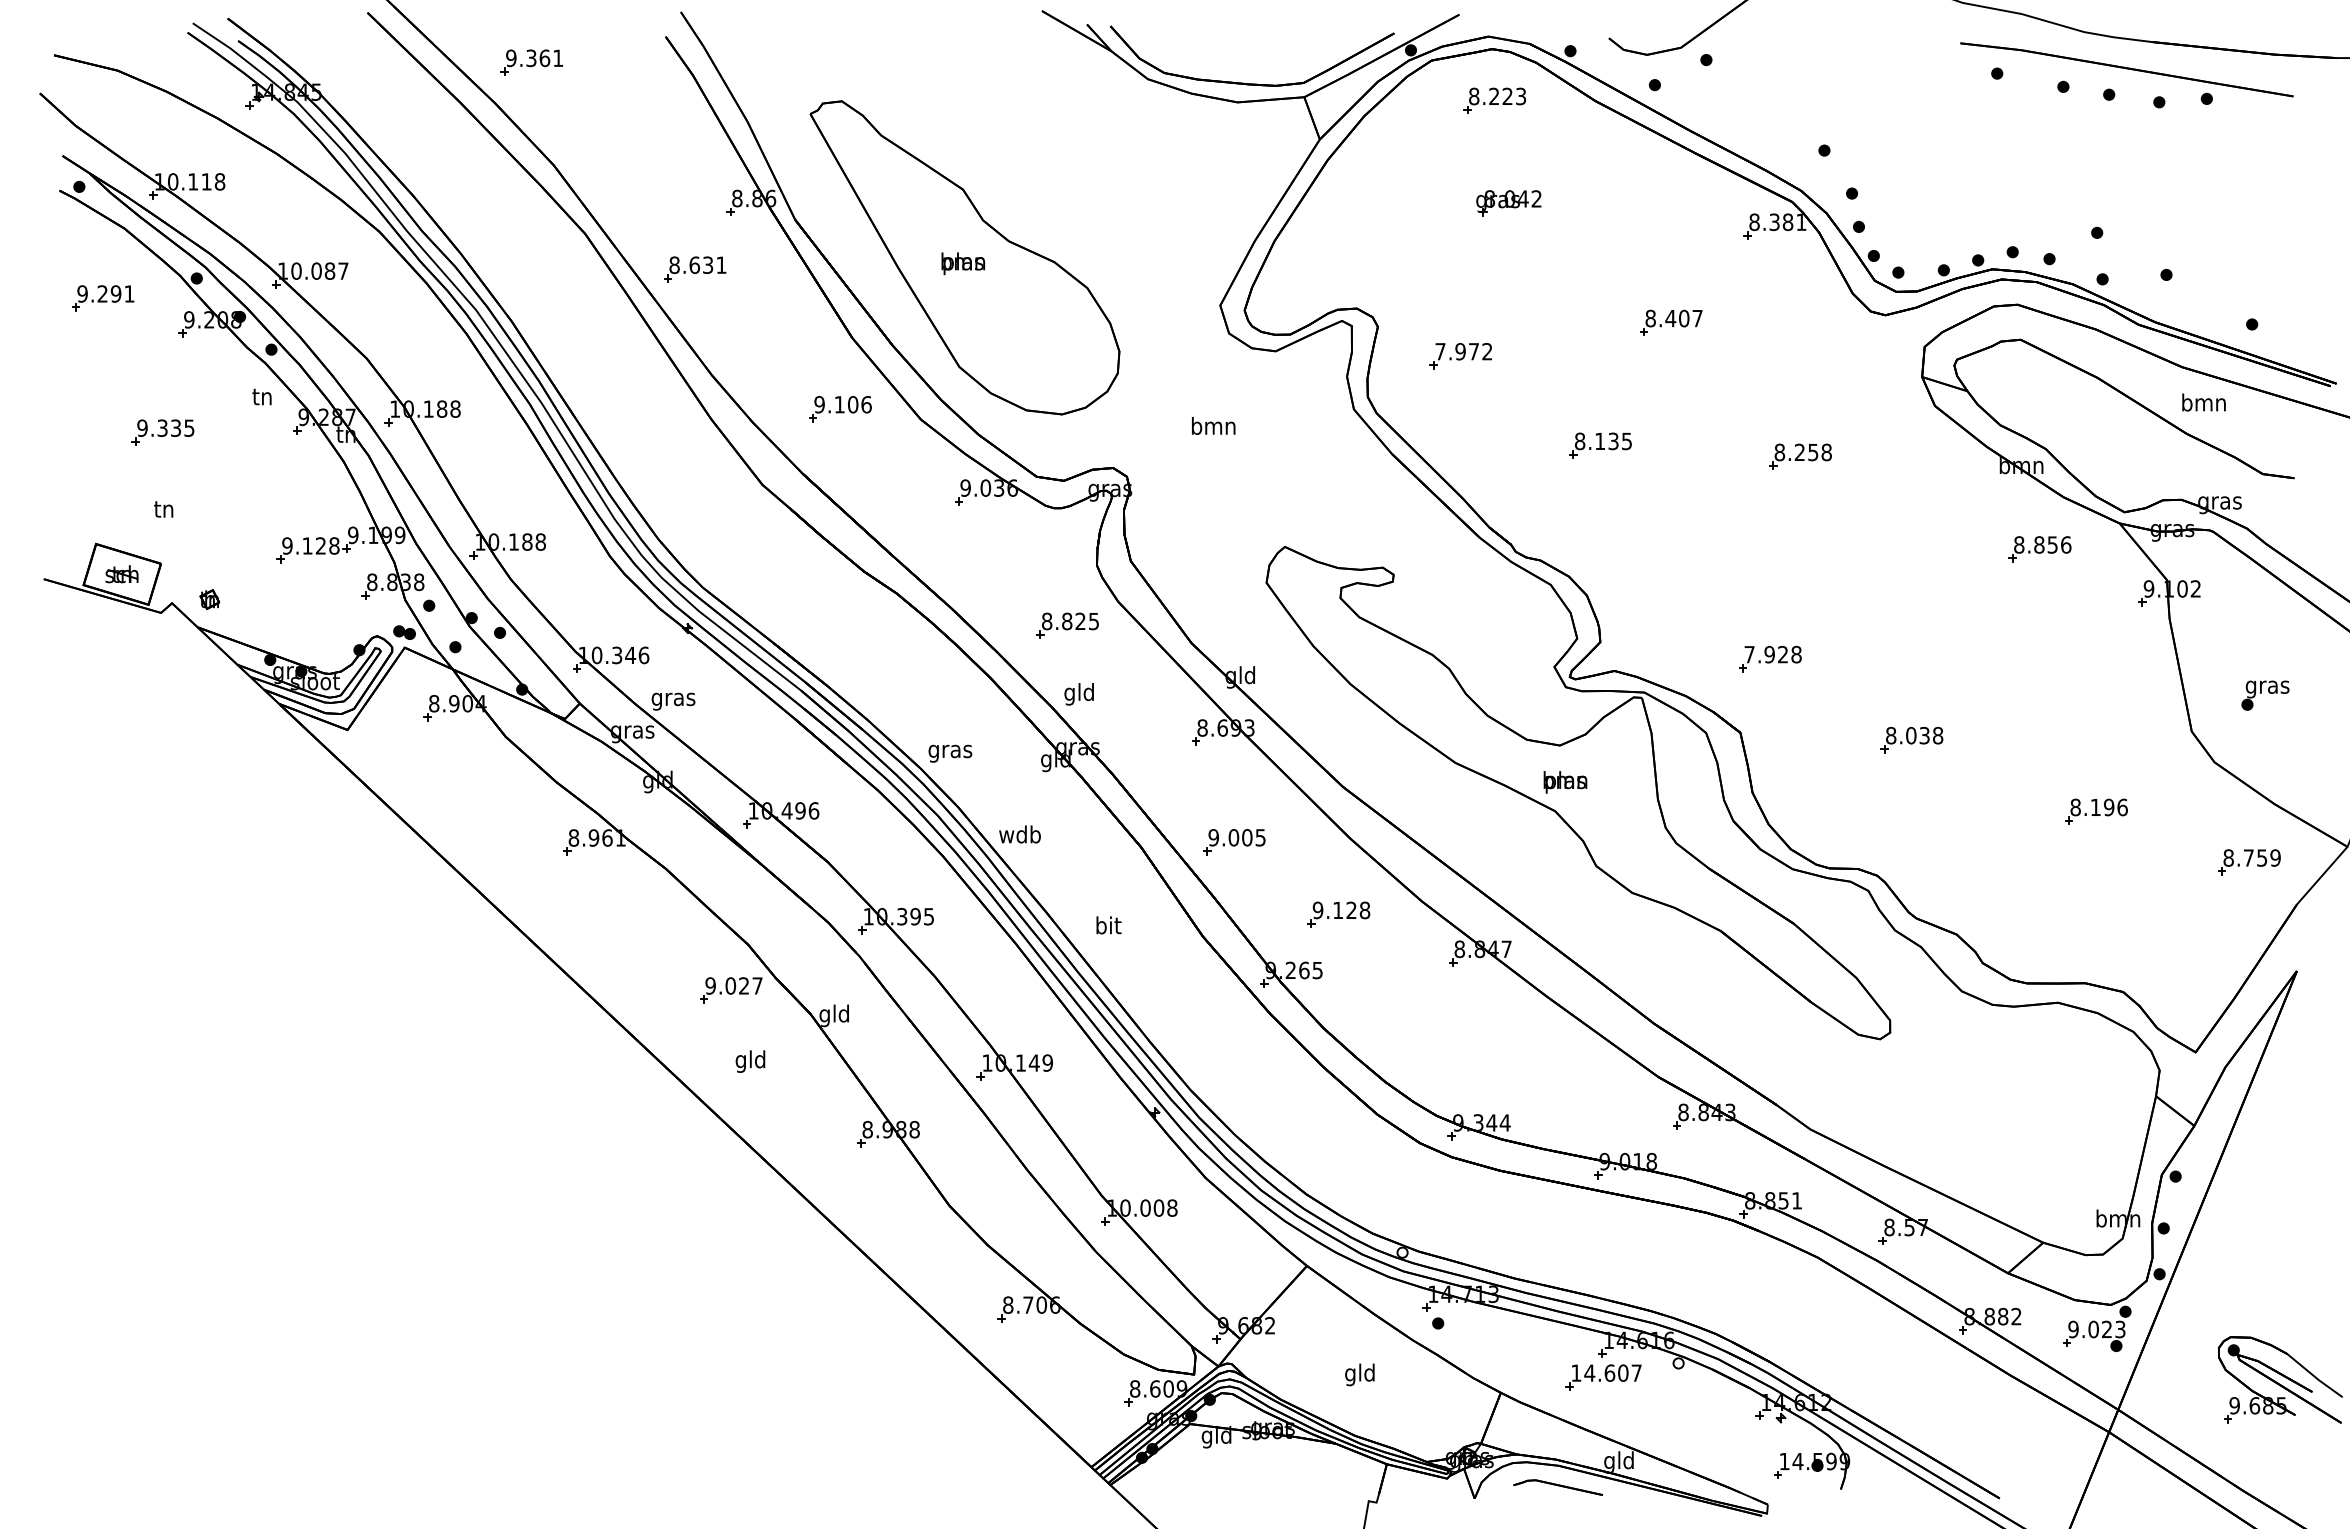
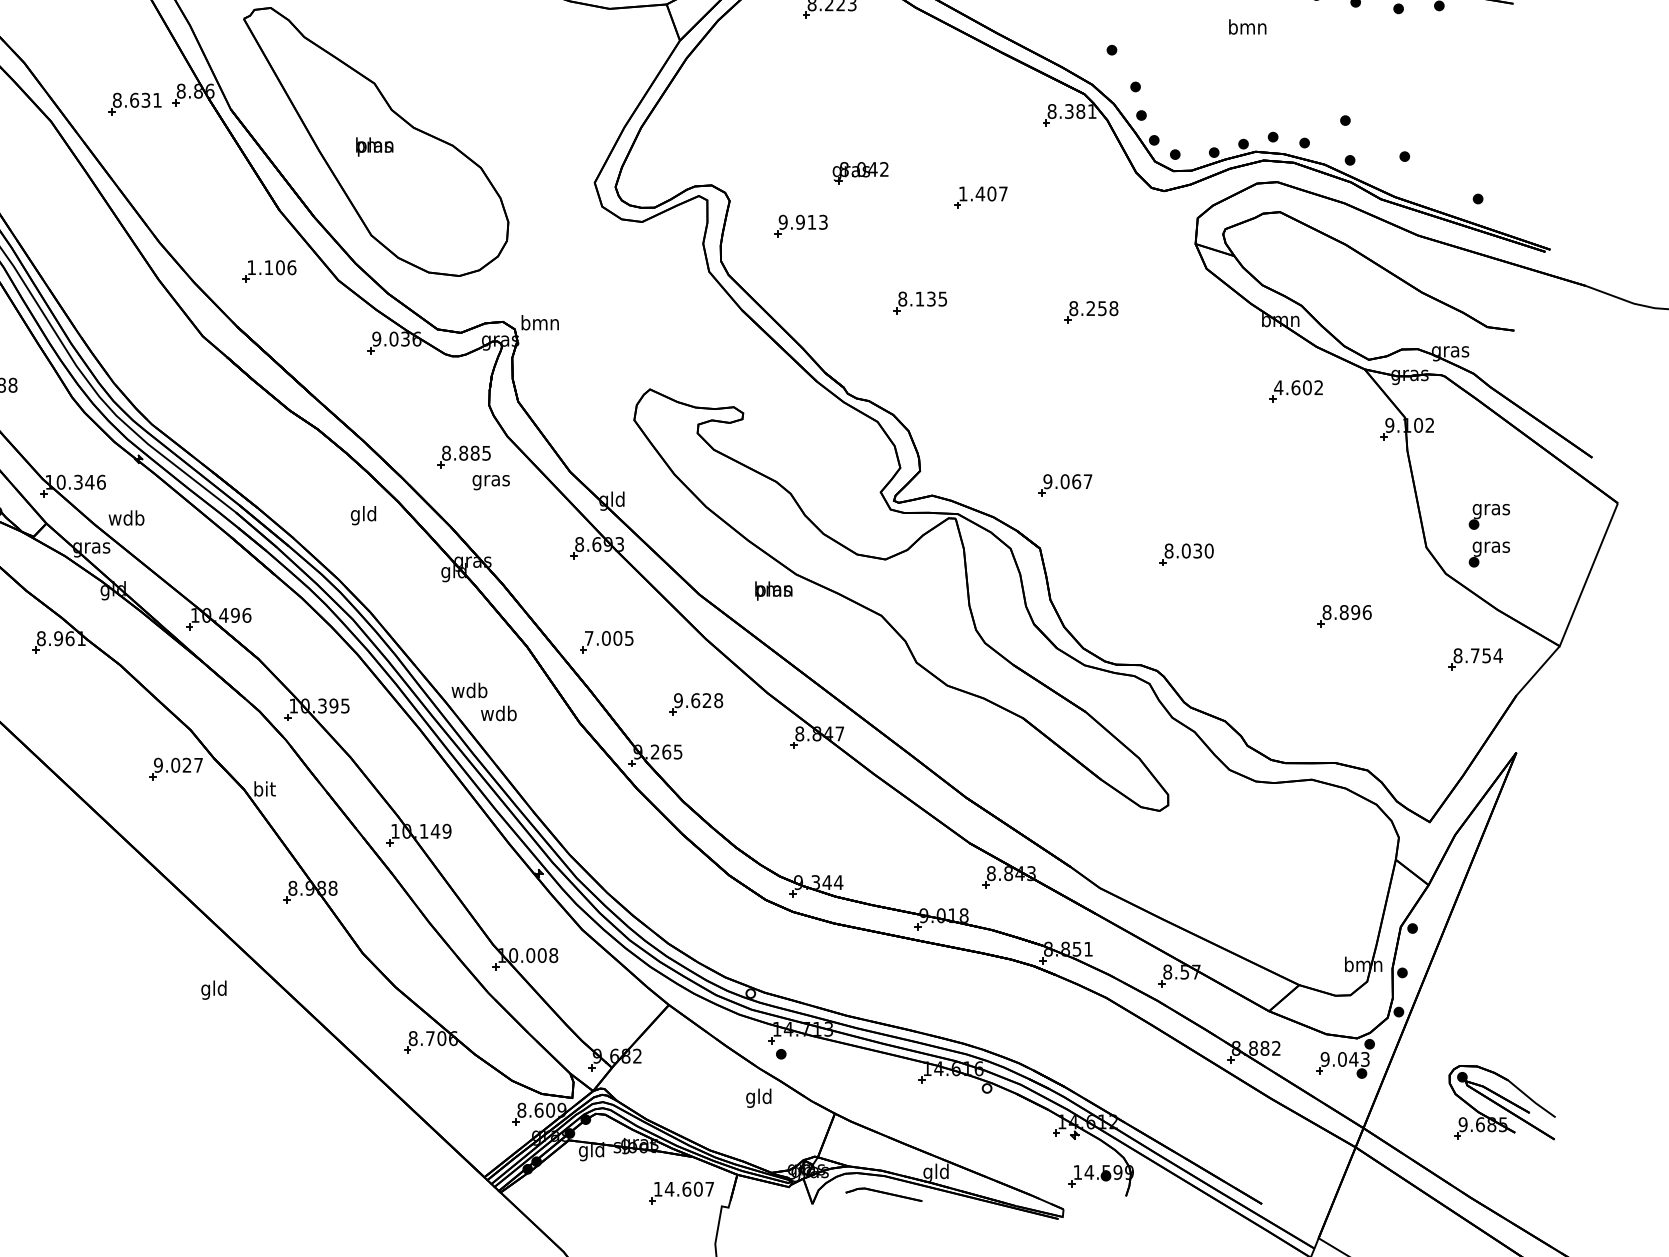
part: (1508, 203) -> (860, 173), moved
part: (695, 269) -> (135, 104), moved
text: (1650, 318) -> (963, 193), 8.407 -> 1.407
text: (1463, 351) -> (802, 222), 7.972 -> 9.913
text: (2203, 402) -> (1247, 26), moved
text: (819, 404) -> (251, 267), 9.106 -> 1.106
text: (1213, 425) -> (540, 322), moved
text: (2042, 544) -> (1298, 387), 8.856 -> 4.602
text: (1080, 621) -> (475, 453), 8.825 -> 8.885
text: (1772, 654) -> (1067, 481), 7.928 -> 9.067
text: (1078, 694) -> (362, 515), moved
text: (673, 699) -> (126, 520), gras -> wdb
text: (1937, 735) -> (1208, 550), 8.038 -> 8.030
part: (2265, 739) -> (1489, 554), added
text: (950, 753) -> (491, 482), moved
text: (1565, 782) -> (773, 591), moved
text: (2095, 807) -> (1344, 612), 8.196 -> 8.896
text: (1019, 834) -> (469, 690), moved
text: (1213, 837) -> (588, 638), 9.005 -> 7.005
text: (2275, 857) -> (1498, 655), 8.759 -> 8.754
text: (1338, 910) -> (695, 700), 9.128 -> 9.628
text: (1108, 925) -> (499, 713), bit -> wdb
text: (833, 1015) -> (263, 790), gld -> bit
text: (750, 1061) -> (213, 990), moved
text: (2106, 1328) -> (1353, 1058), 9.023 -> 9.043
text: (1359, 1374) -> (758, 1097), moved
part: (1603, 1377) -> (681, 1192), moved

